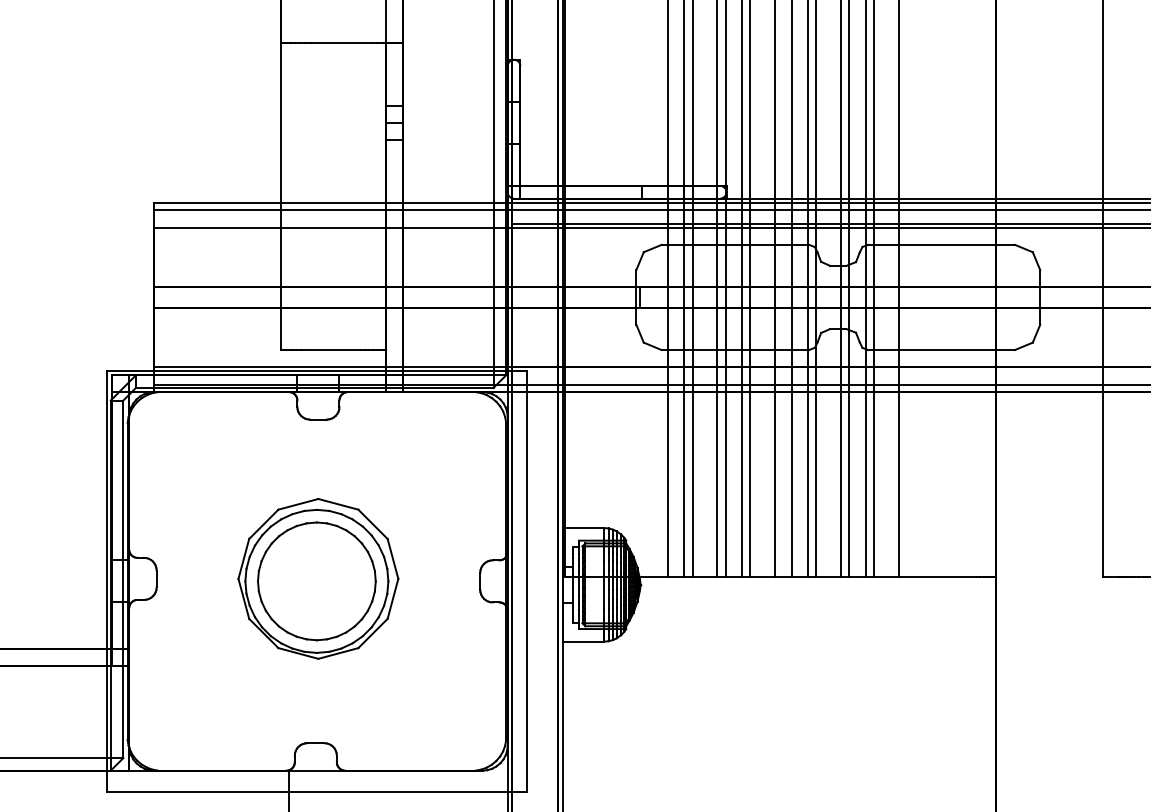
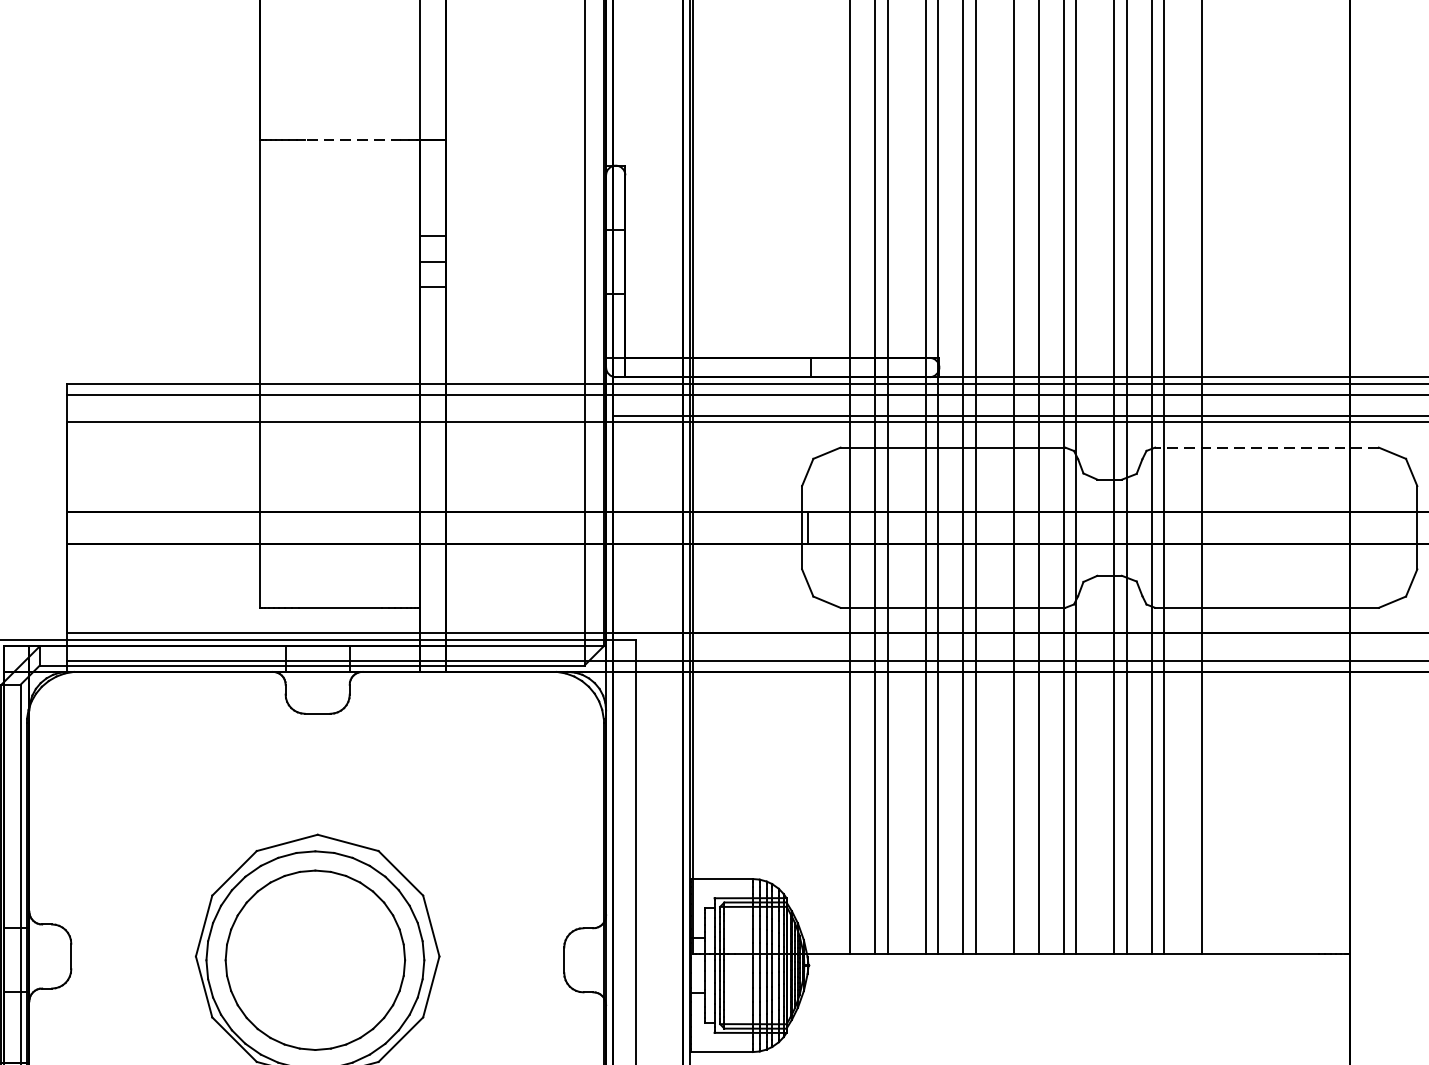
line: (341, 42) -> (352, 139), solid -> dashed
line: (941, 244) -> (1266, 447), solid -> dashed

